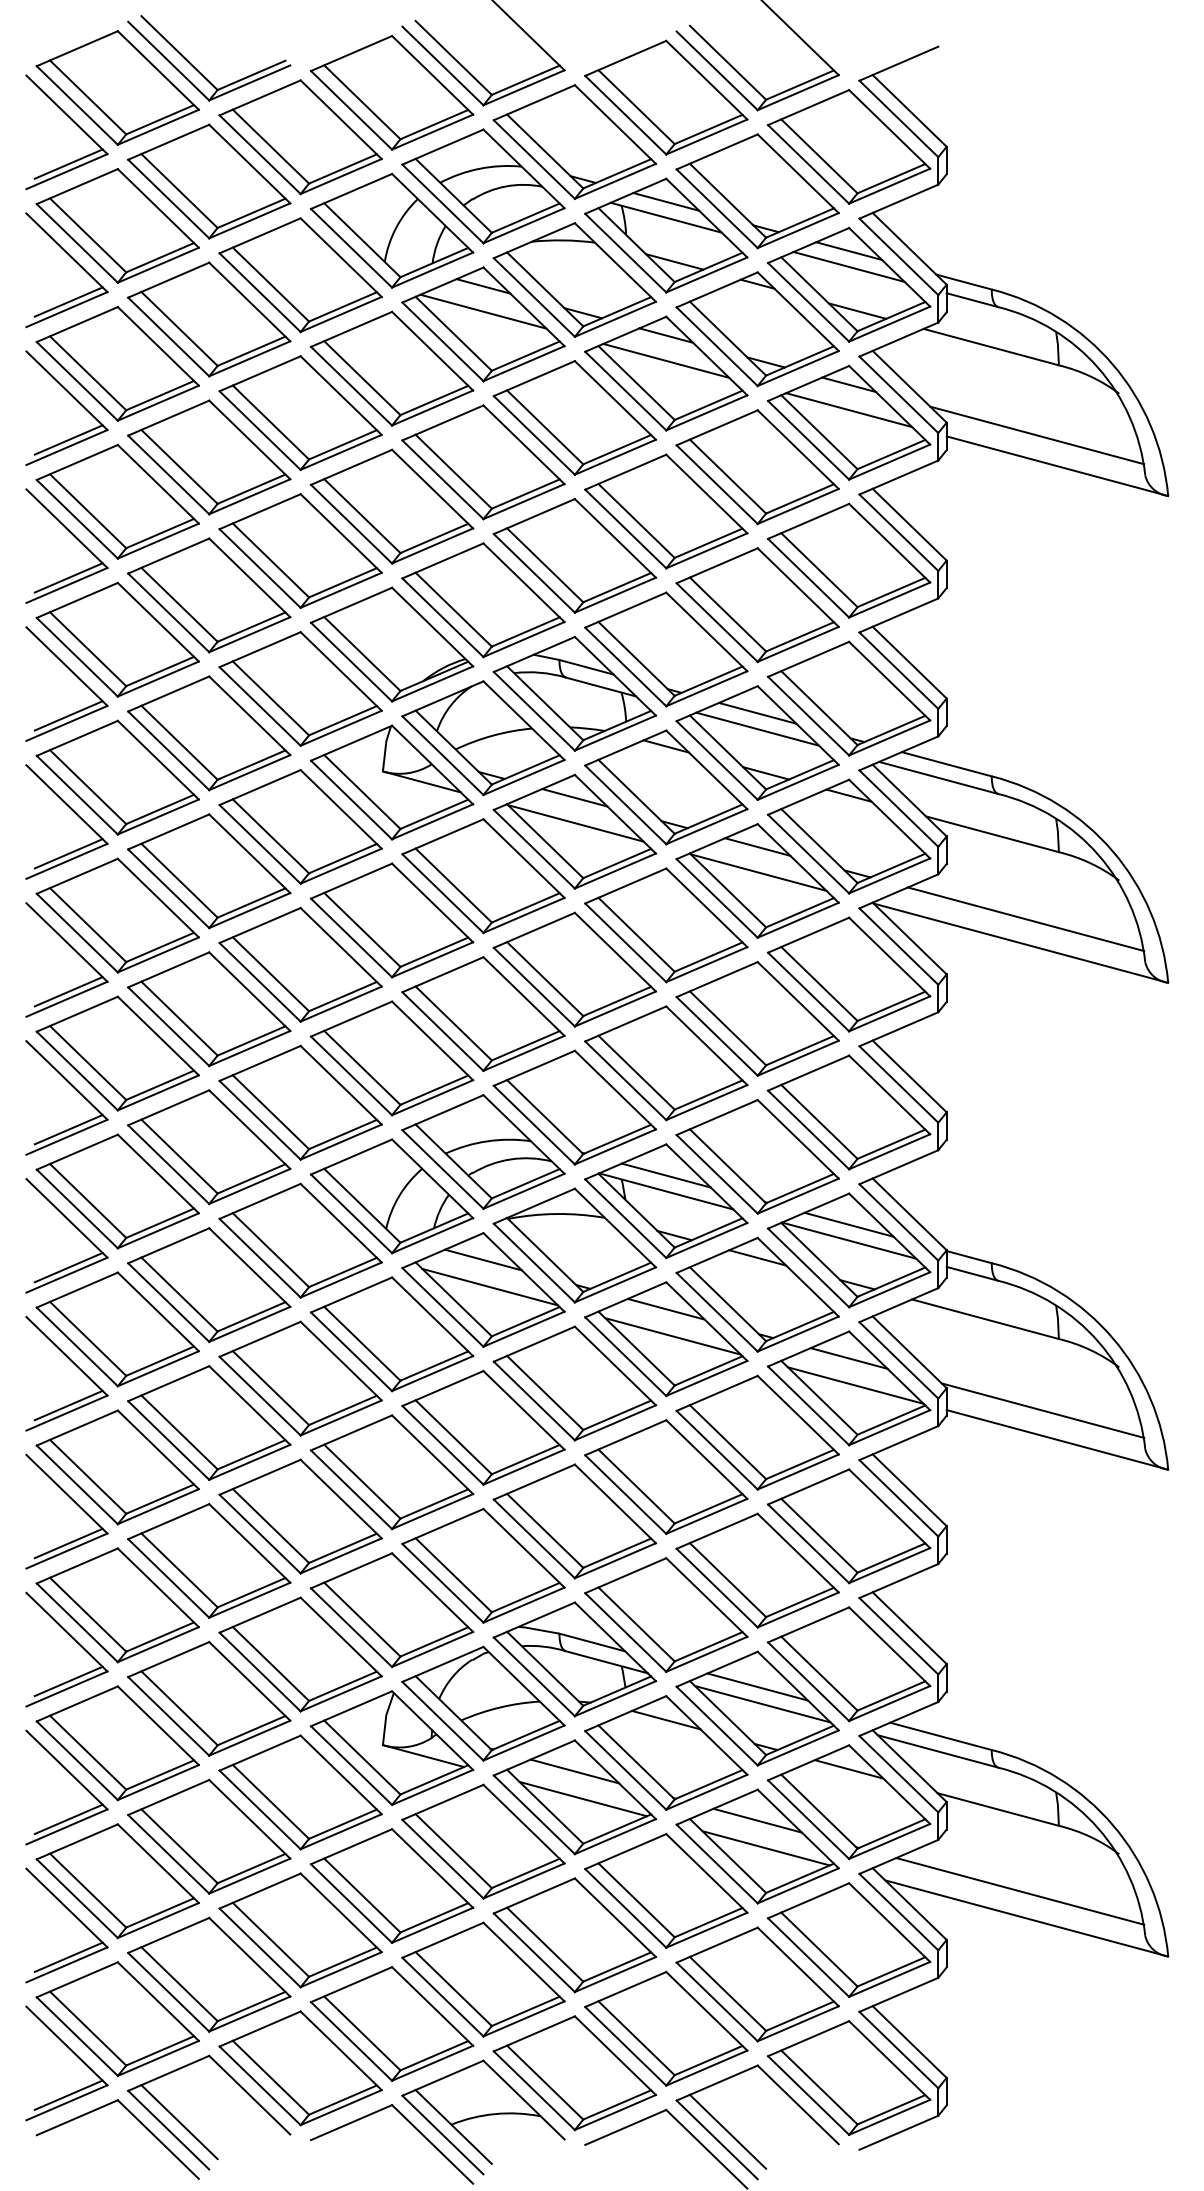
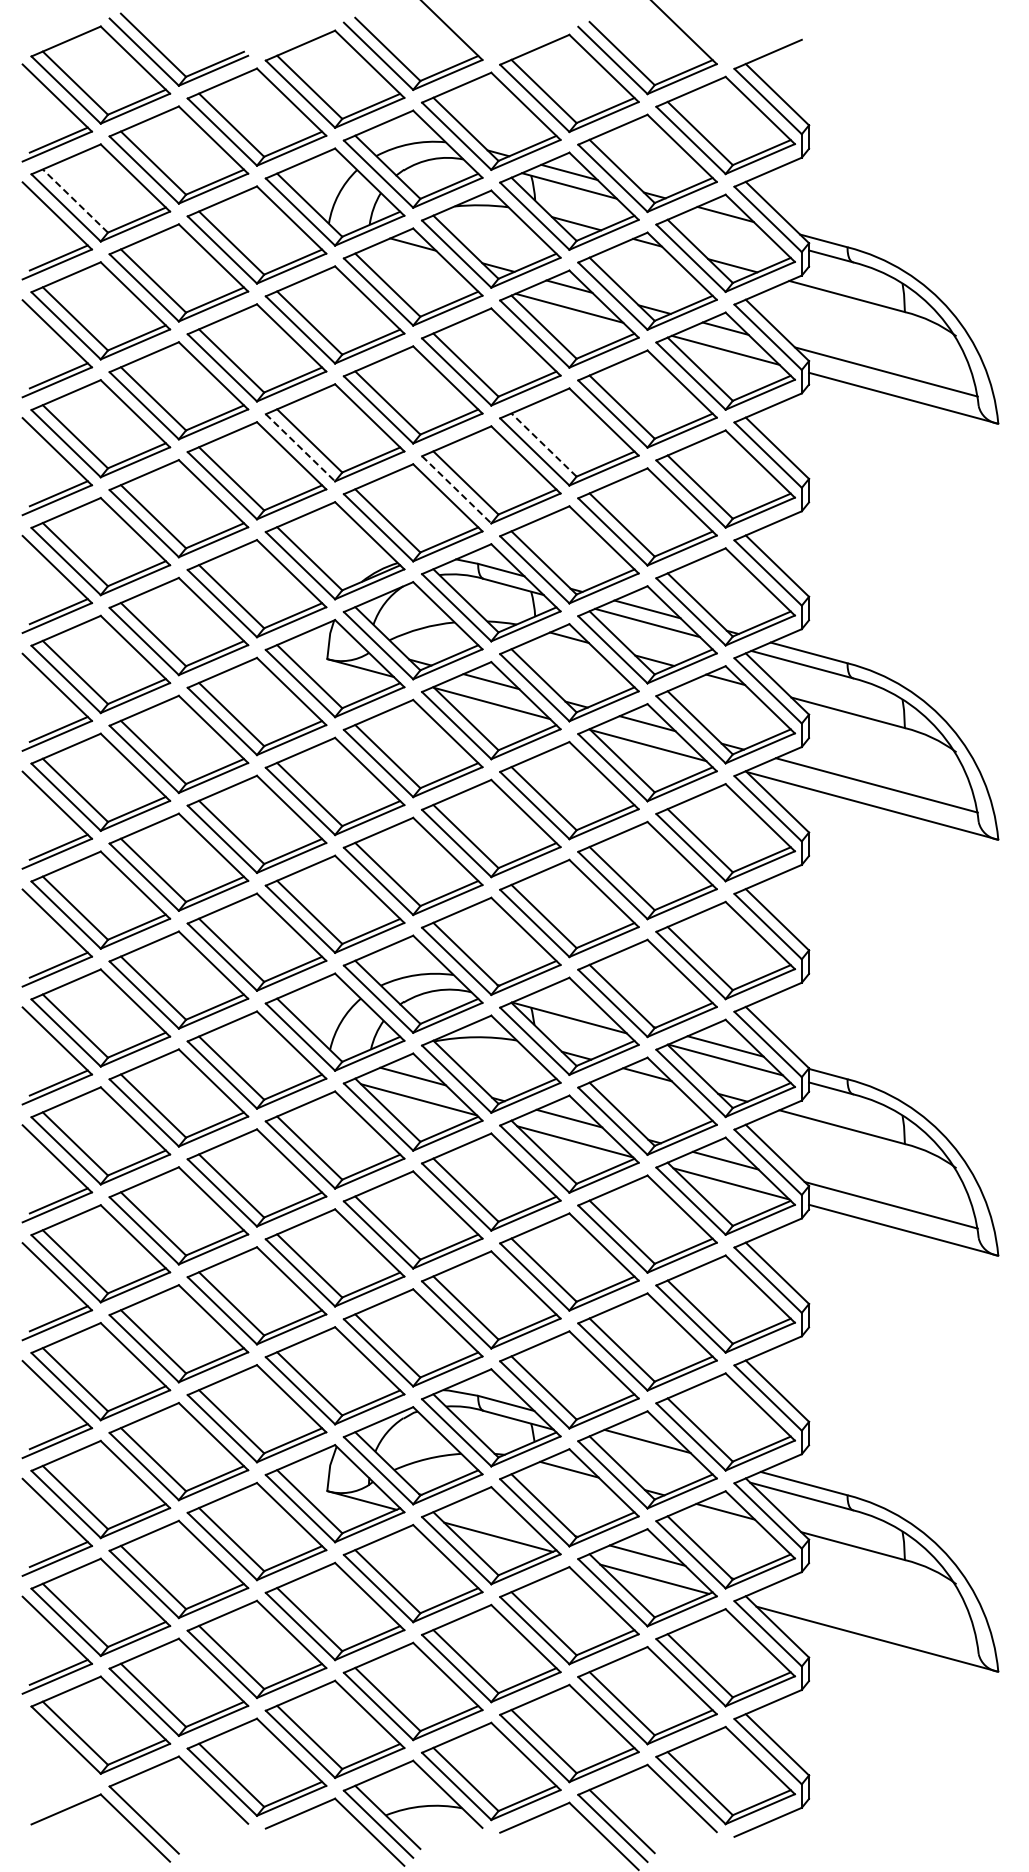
line: (88, 234) -> (75, 200), solid -> dashed
line: (848, 266) -> (725, 227), removed
line: (483, 310) -> (413, 265), removed
line: (635, 520) -> (543, 444), solid -> dashed
line: (351, 524) -> (300, 448), solid -> dashed
line: (535, 574) -> (457, 490), solid -> dashed
line: (666, 1175) -> (569, 1004), removed
line: (762, 1703) -> (651, 1455), removed
line: (575, 1771) -> (491, 1513), removed
line: (1019, 1890) -> (871, 1615), removed
part: (74, 2054) -> (63, 1755), removed
line: (179, 2121) -> (153, 1812), removed

